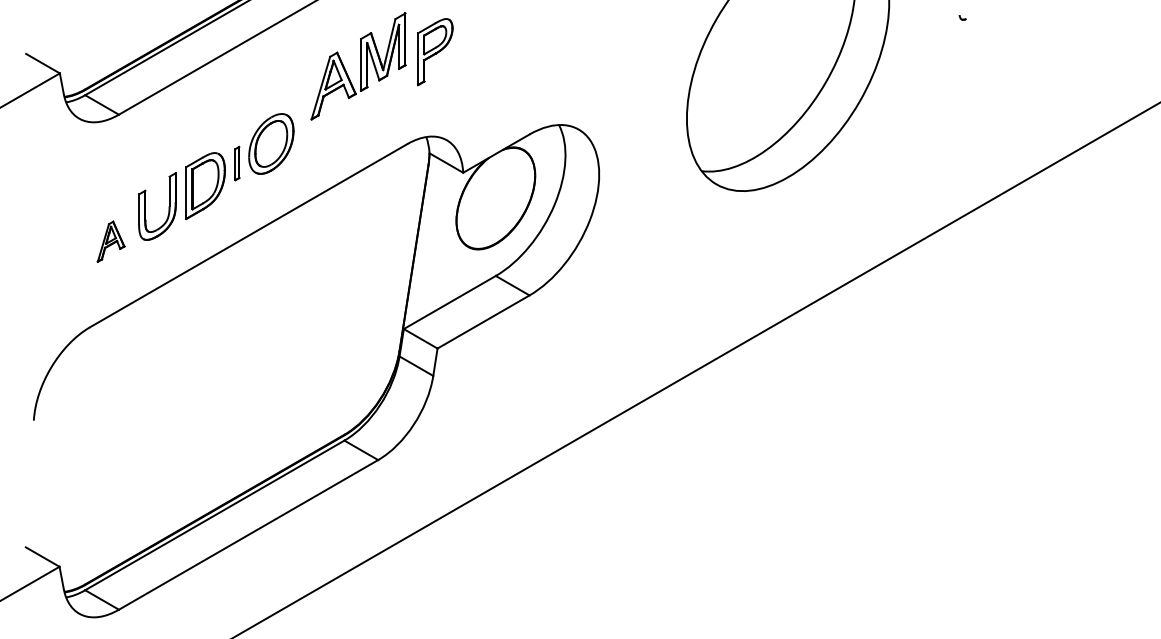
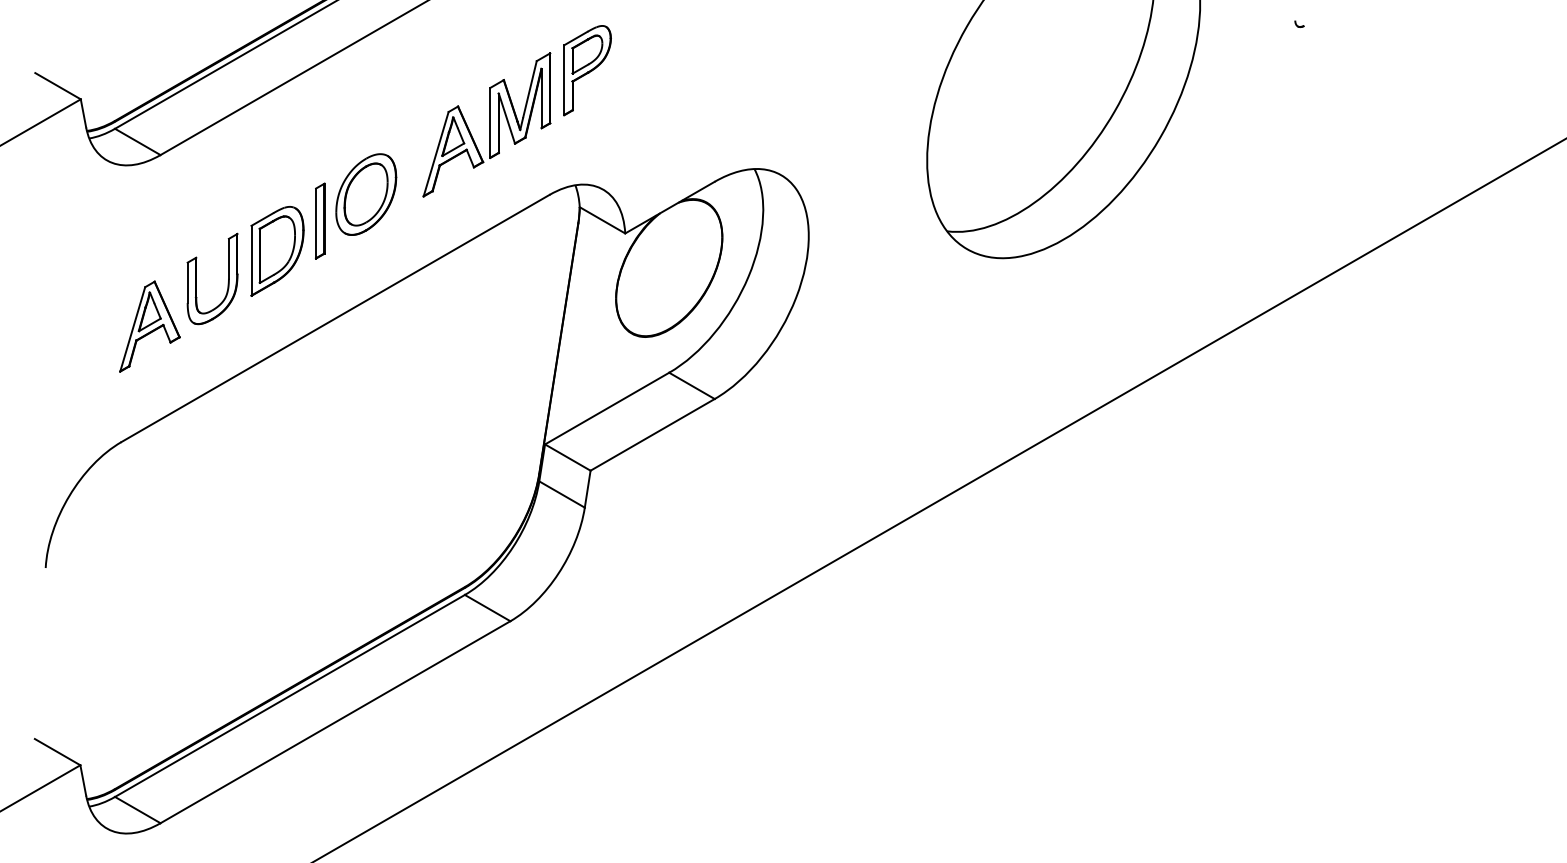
part: (358, 66) -> (486, 124), moved
part: (237, 163) -> (320, 220), size x1.67
part: (110, 241) -> (149, 326), size x1.67

